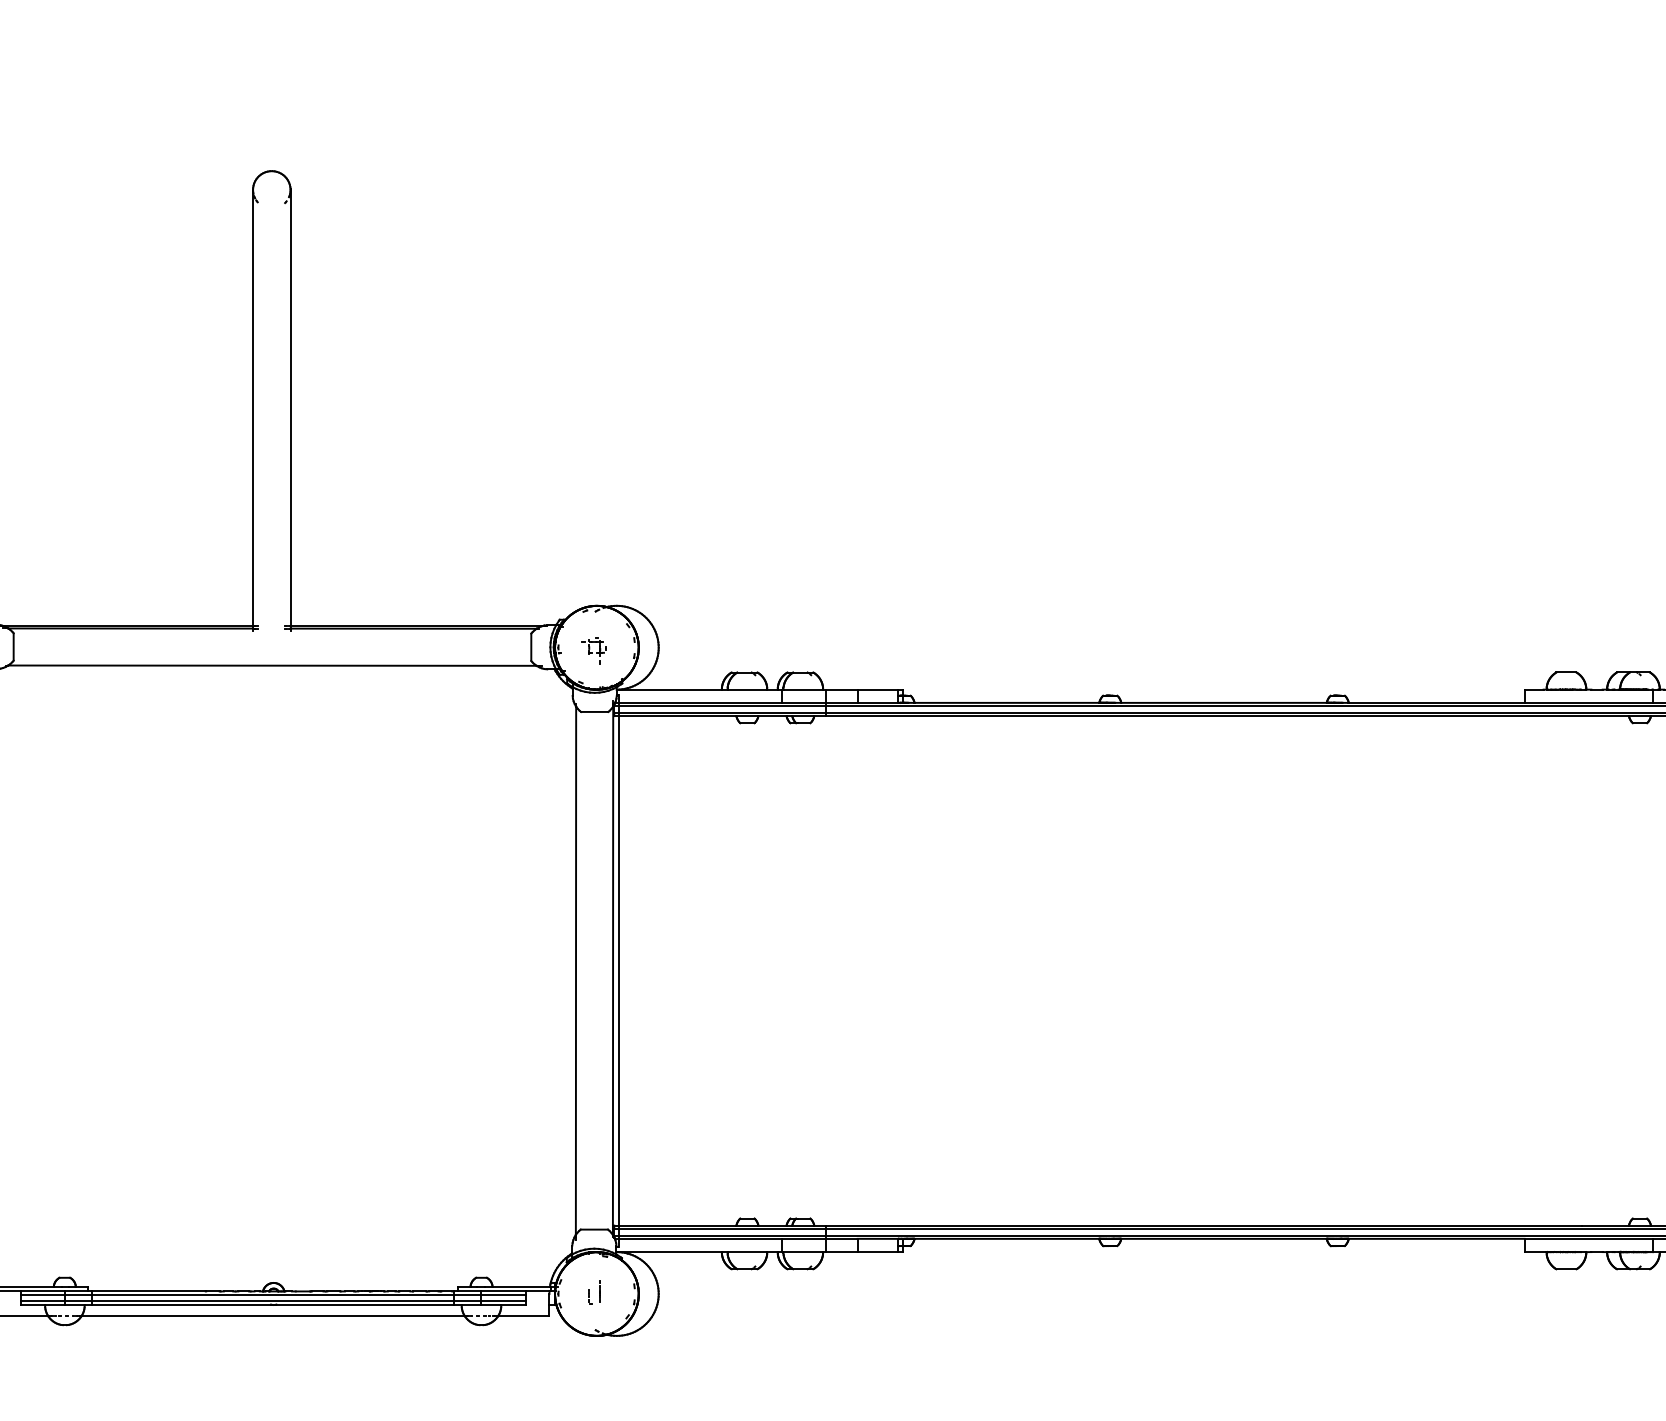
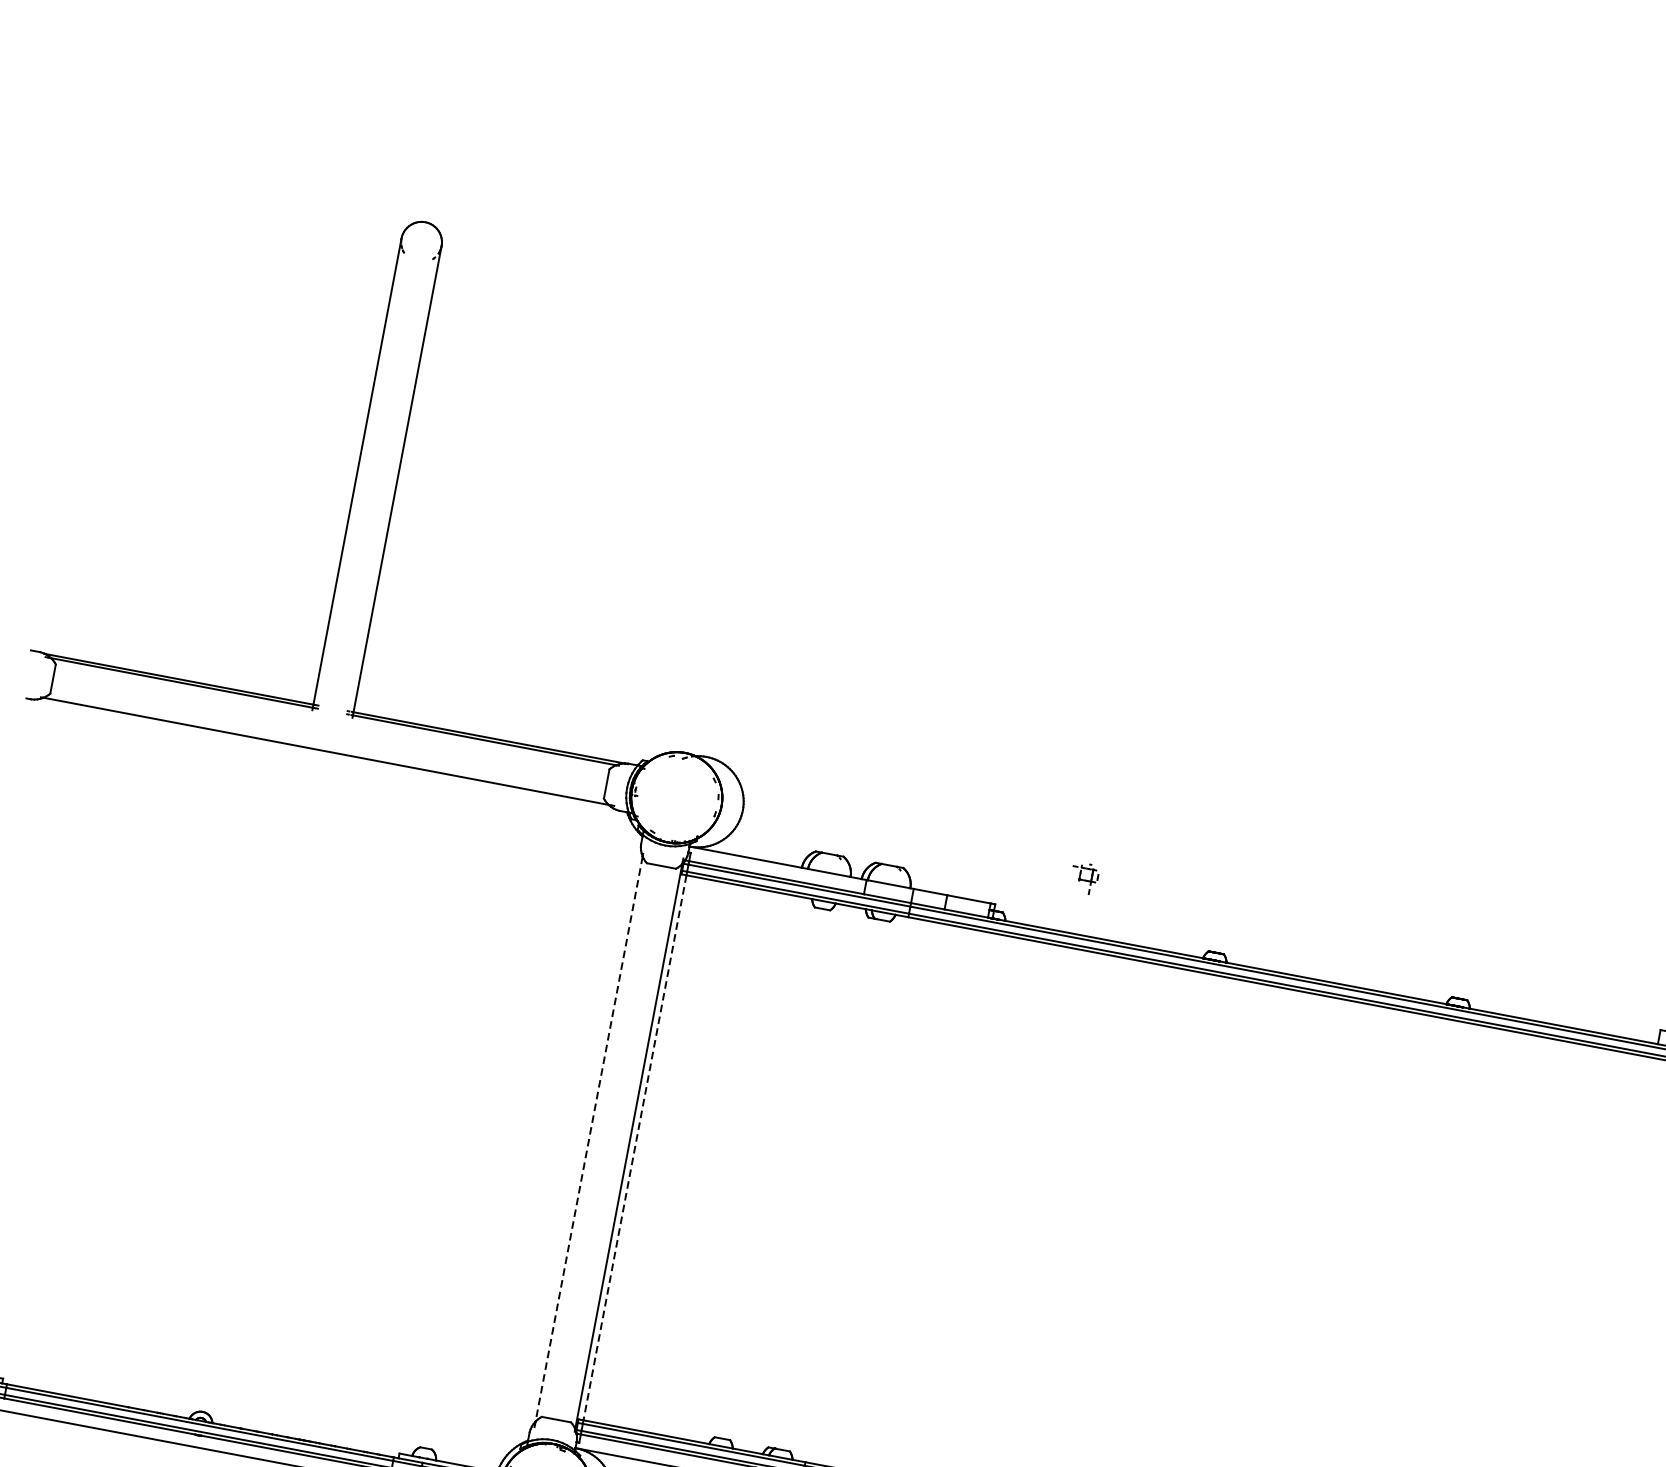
part: (593, 650) -> (1084, 877), moved
line: (618, 970) -> (634, 1147), solid -> dashed
line: (576, 971) -> (589, 1139), solid -> dashed

